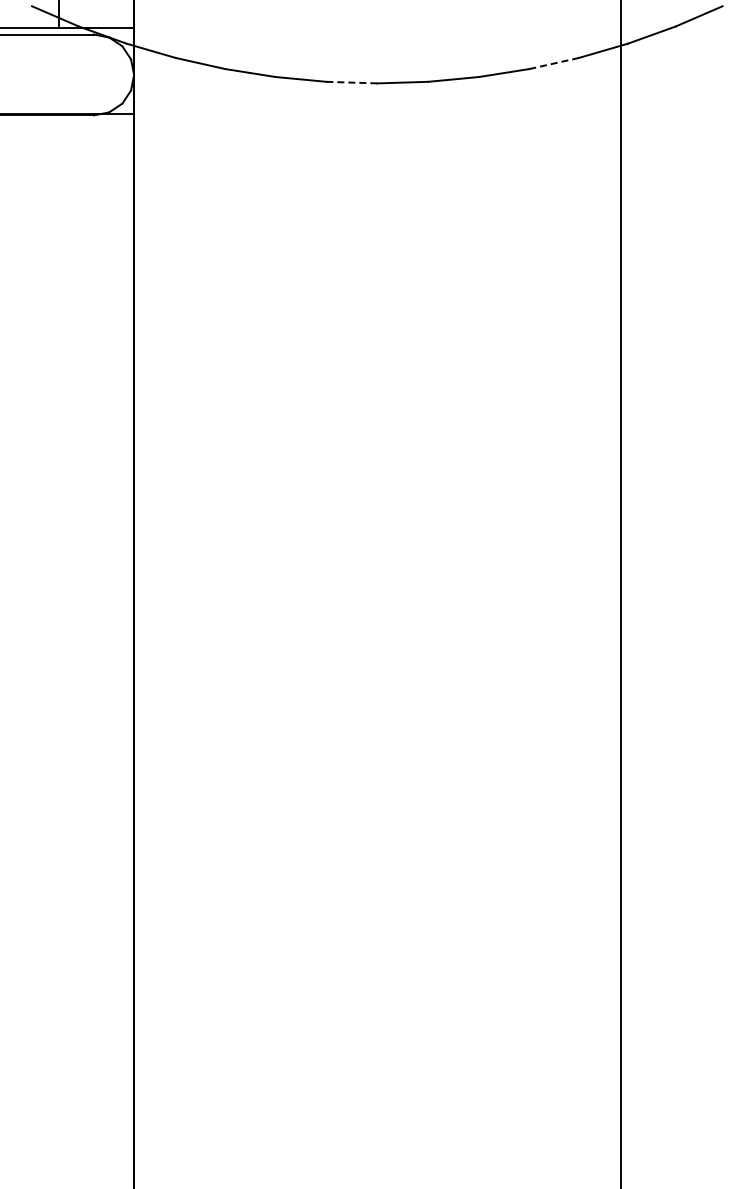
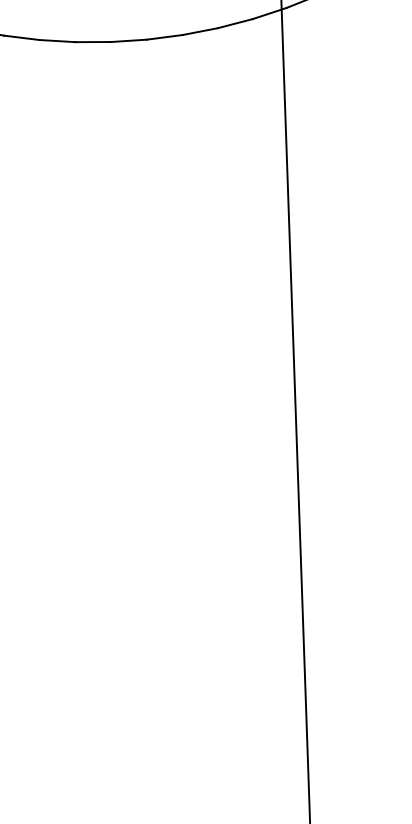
line: (554, 63) -> (235, 23), dashed -> solid
line: (352, 82) -> (93, 41), dashed -> solid

